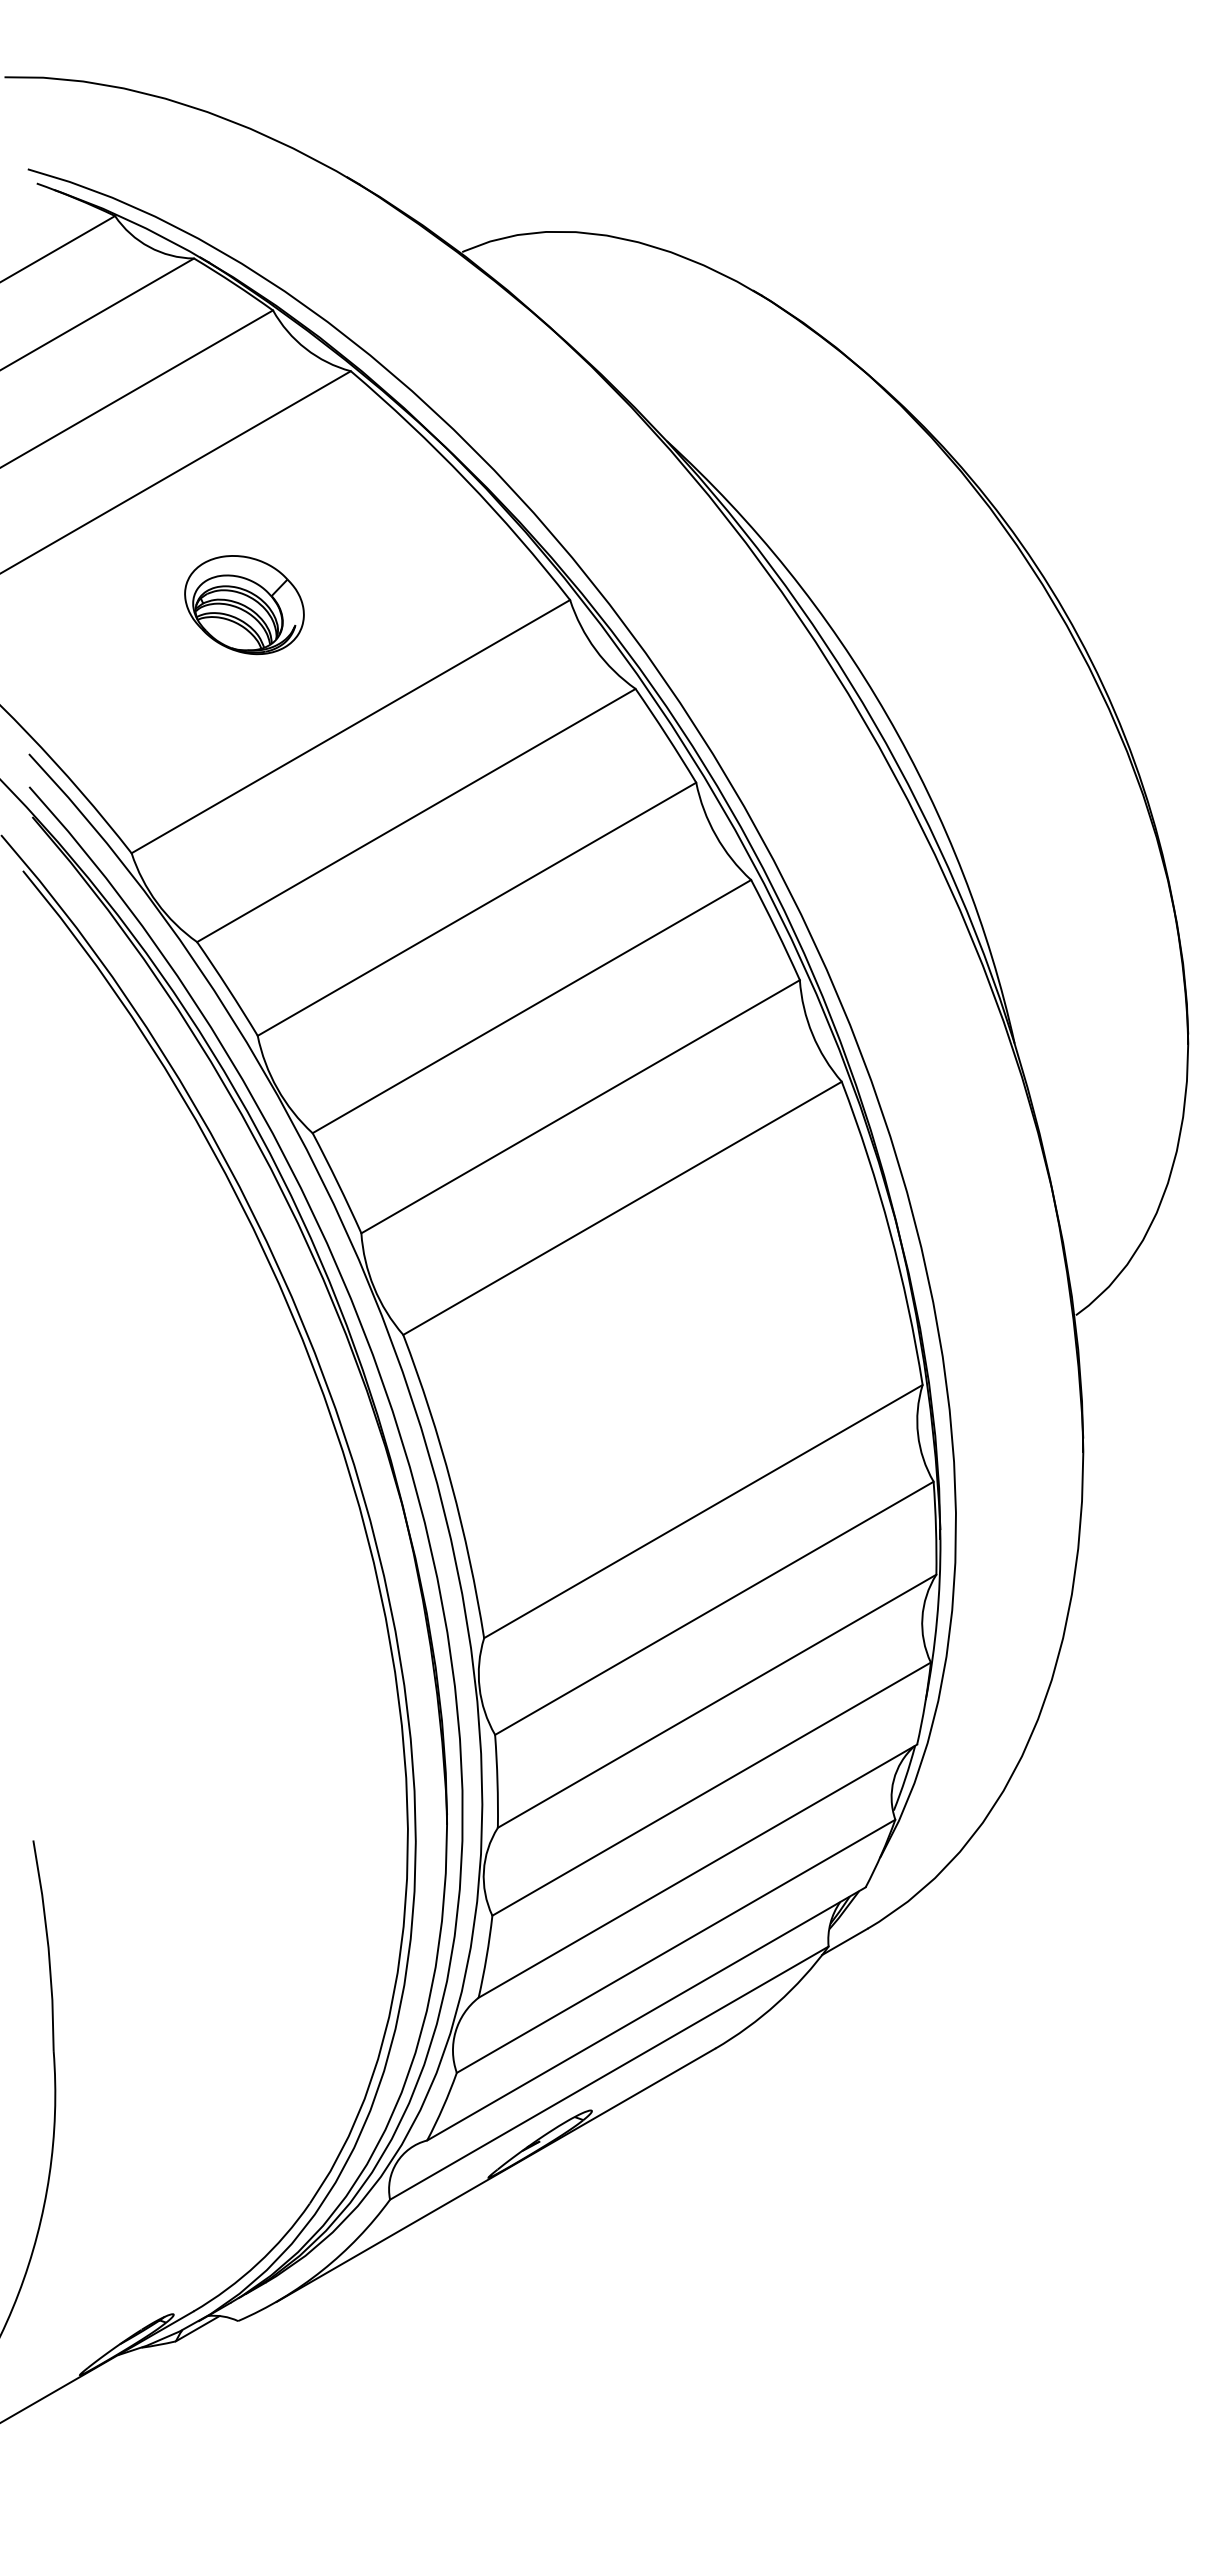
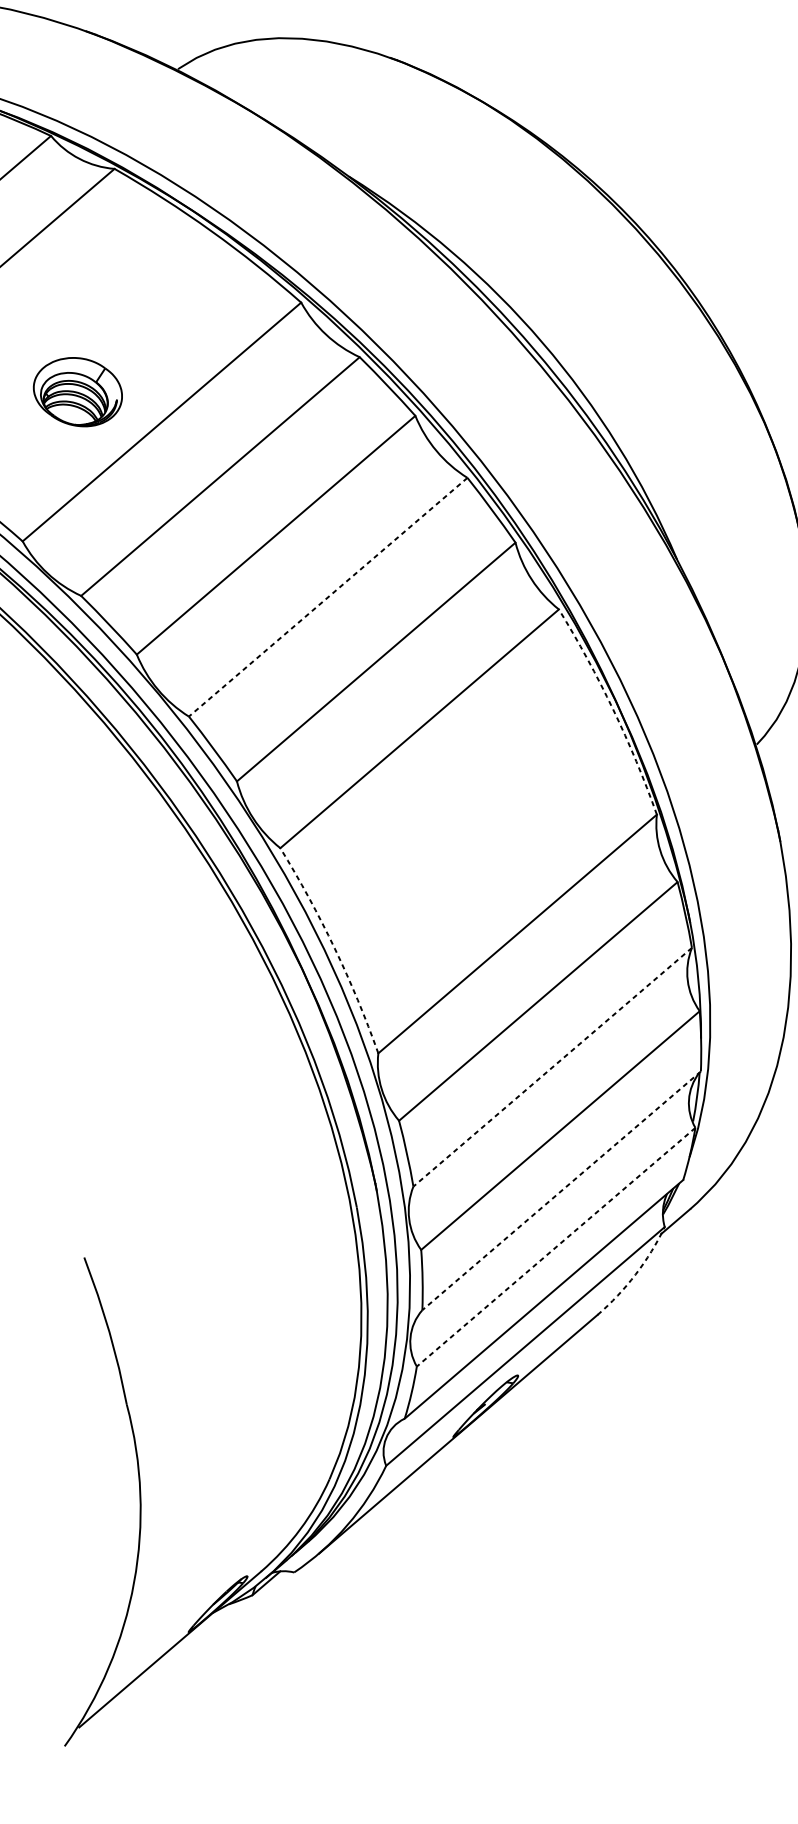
part: (244, 605) -> (78, 392), moved
line: (531, 1006) -> (327, 597), solid -> dashed
arc: (890, 1231) -> (613, 709), solid -> dashed
arc: (451, 1484) -> (334, 948), solid -> dashed
line: (716, 1701) -> (552, 1067), solid -> dashed
line: (697, 1871) -> (561, 1191), solid -> dashed
line: (675, 1946) -> (555, 1247), solid -> dashed
arc: (777, 2003) -> (635, 1274), solid -> dashed

